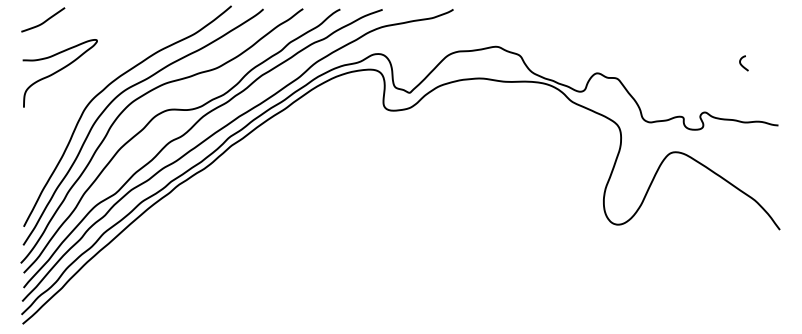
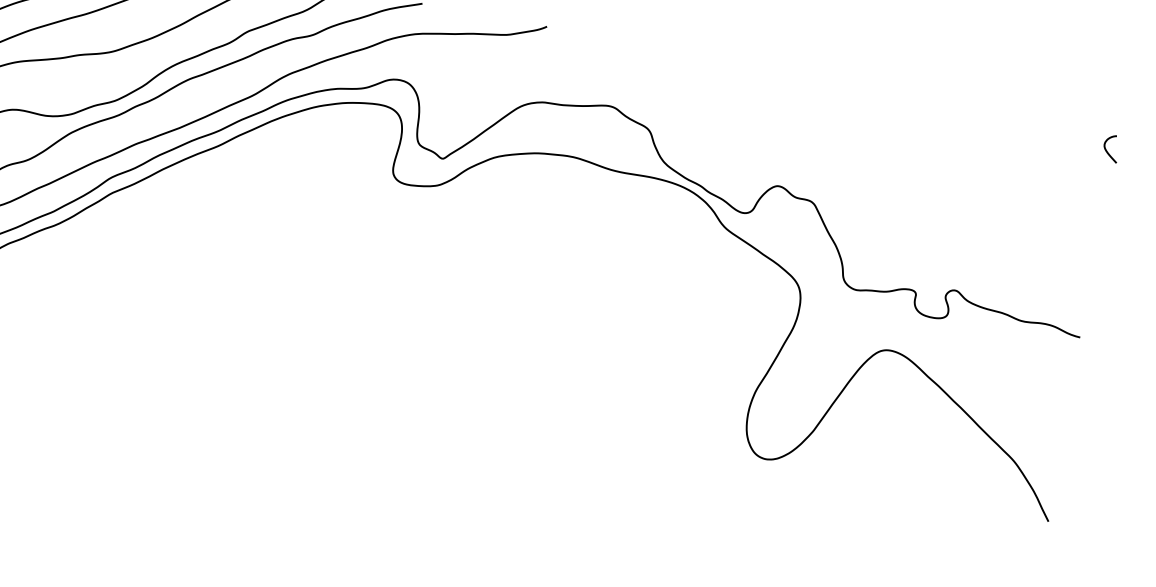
curve: (742, 64) -> (1108, 149), moved

